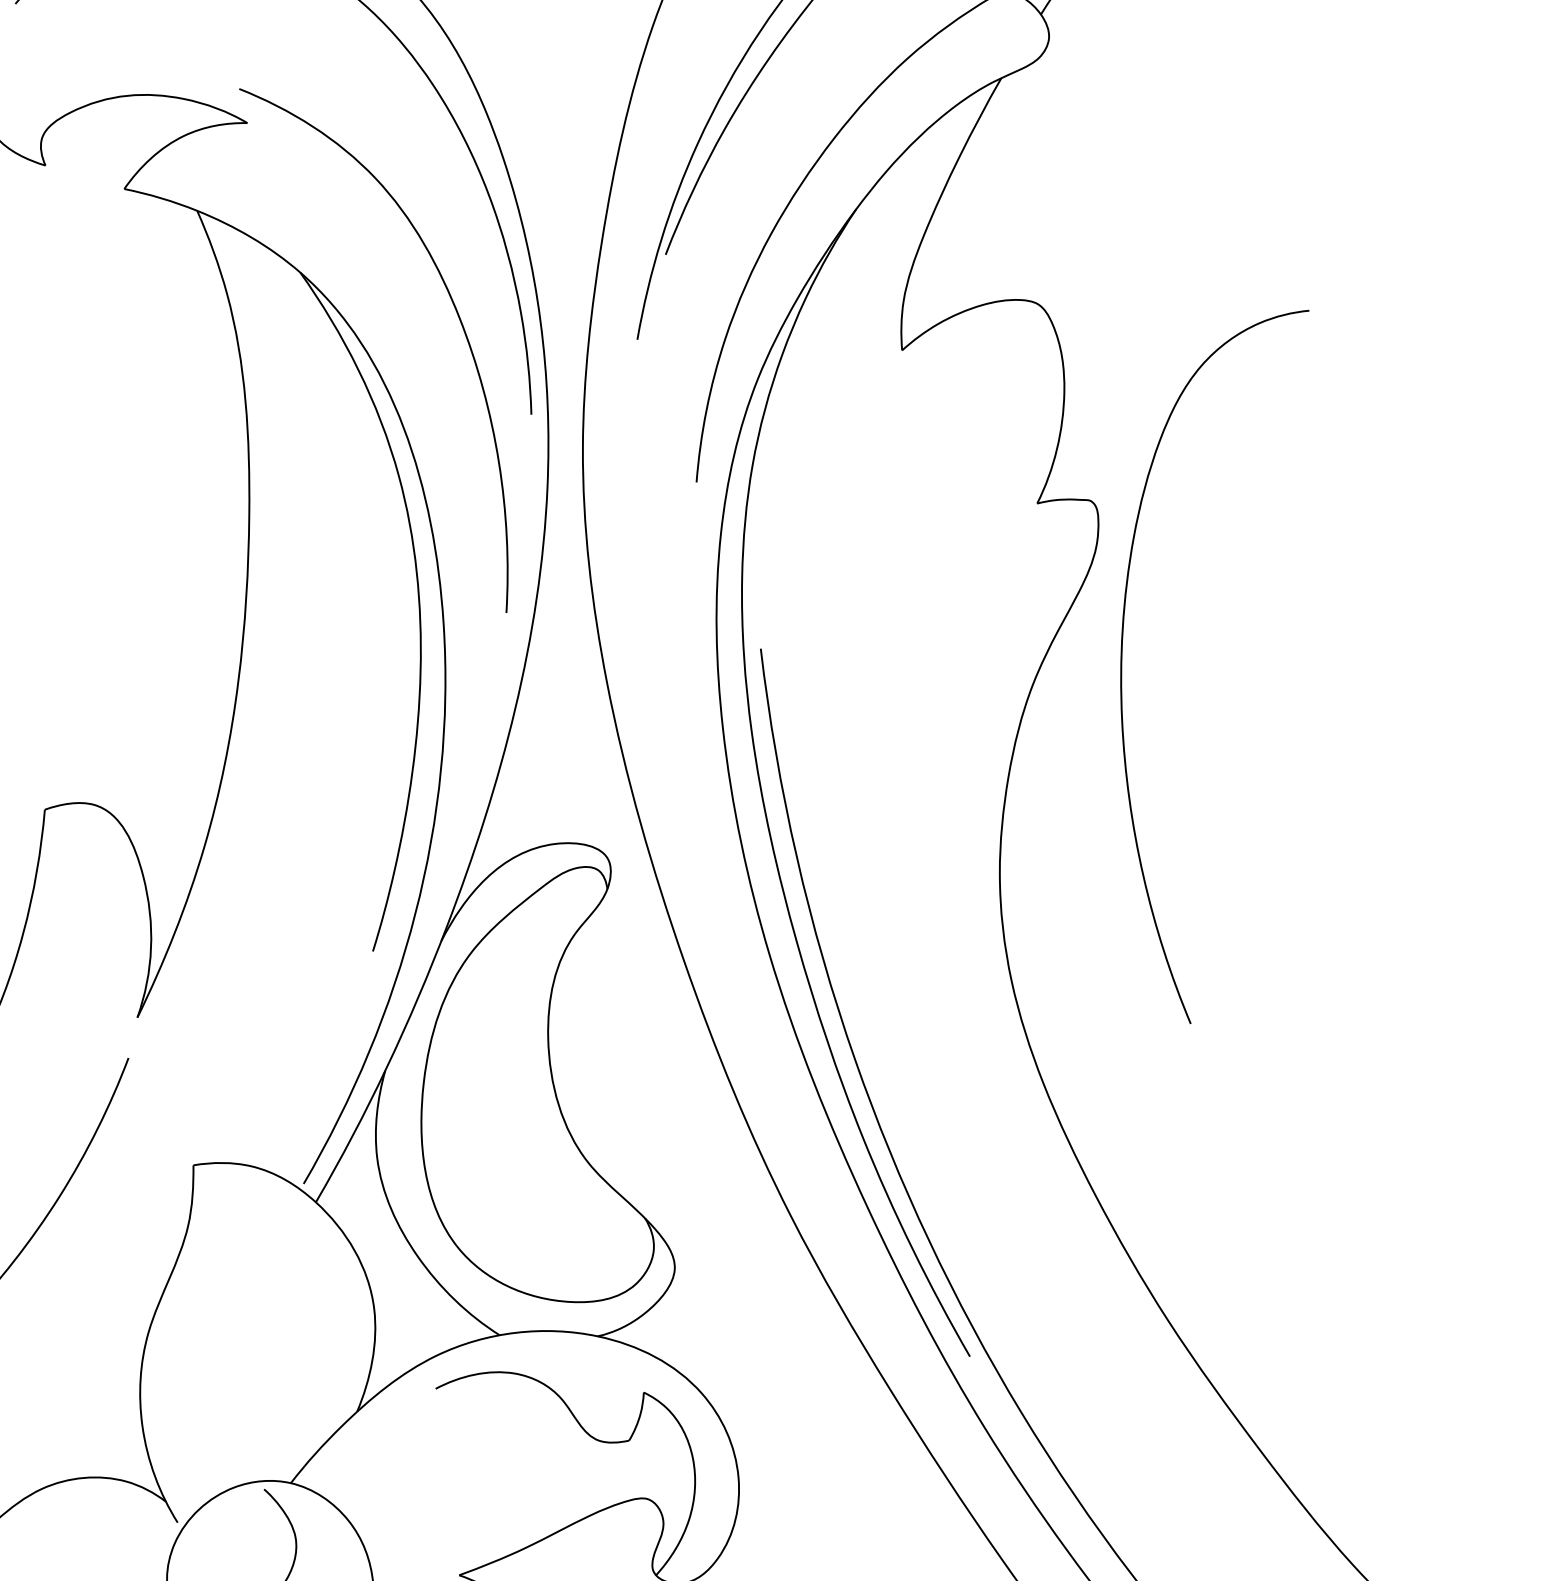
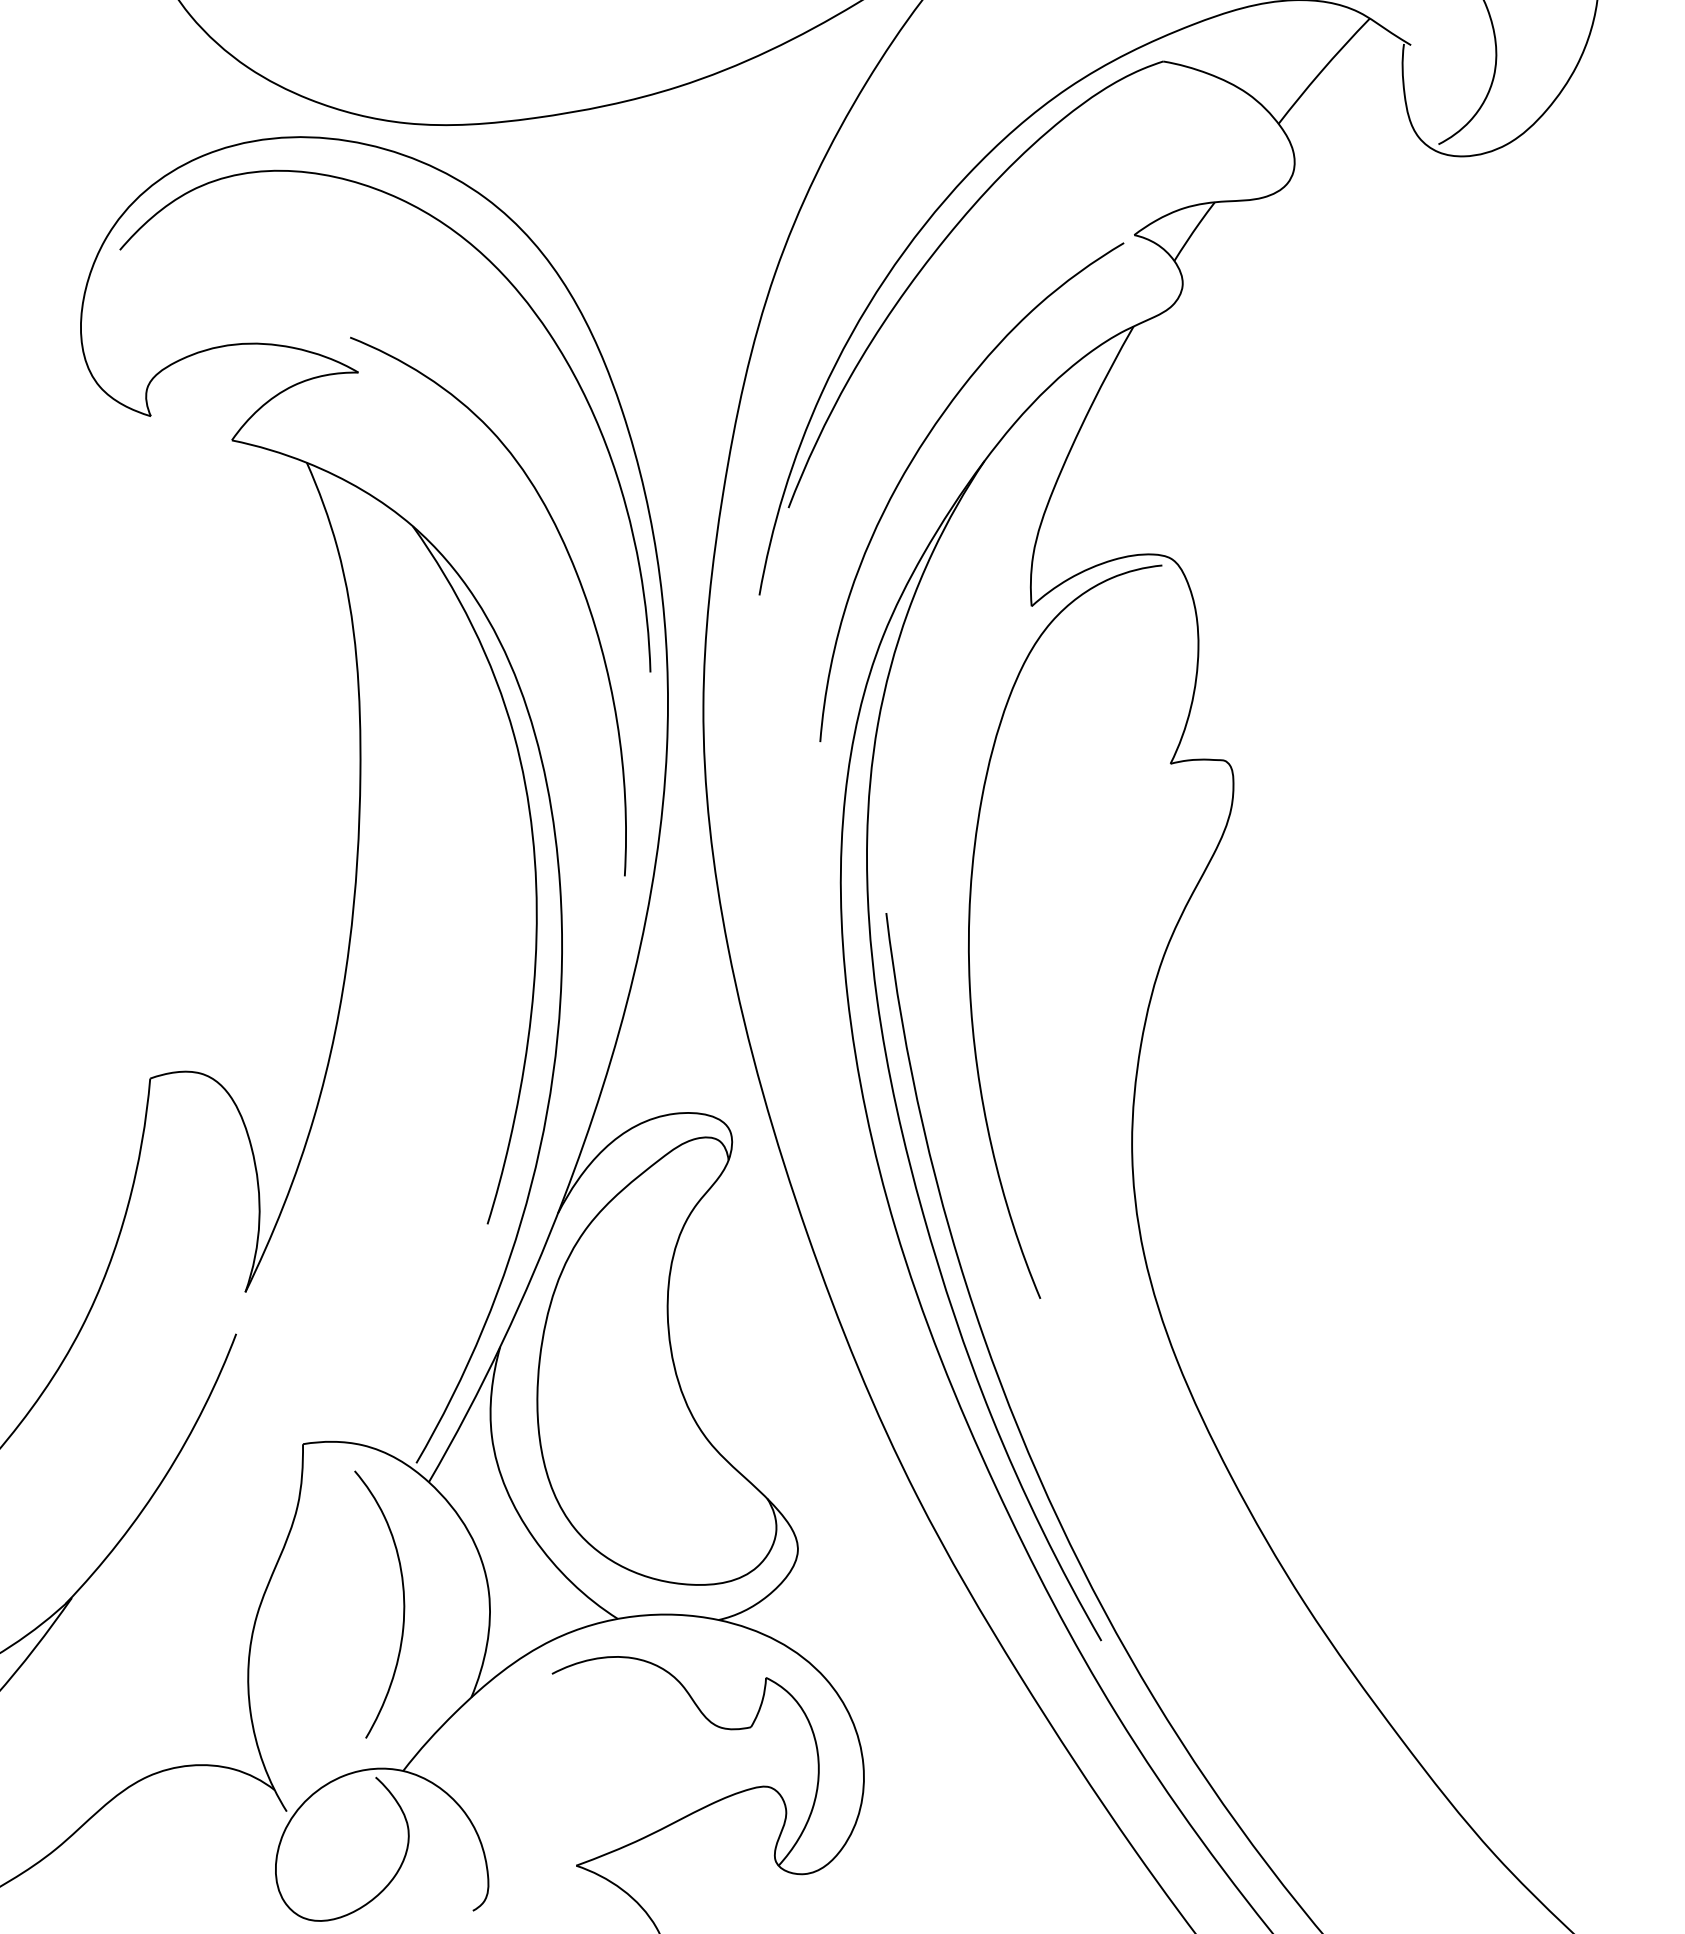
curve: (1122, 657) -> (970, 922), moved
curve: (291, 1321) -> (403, 1604), added

